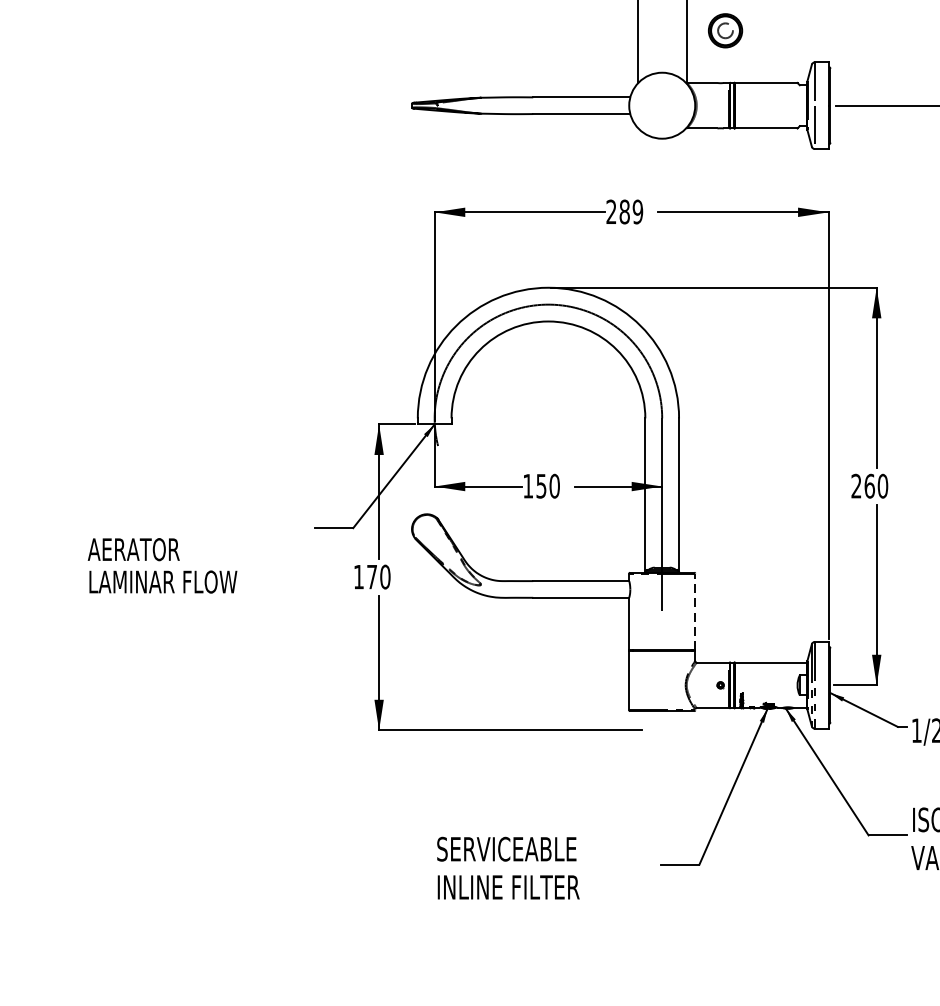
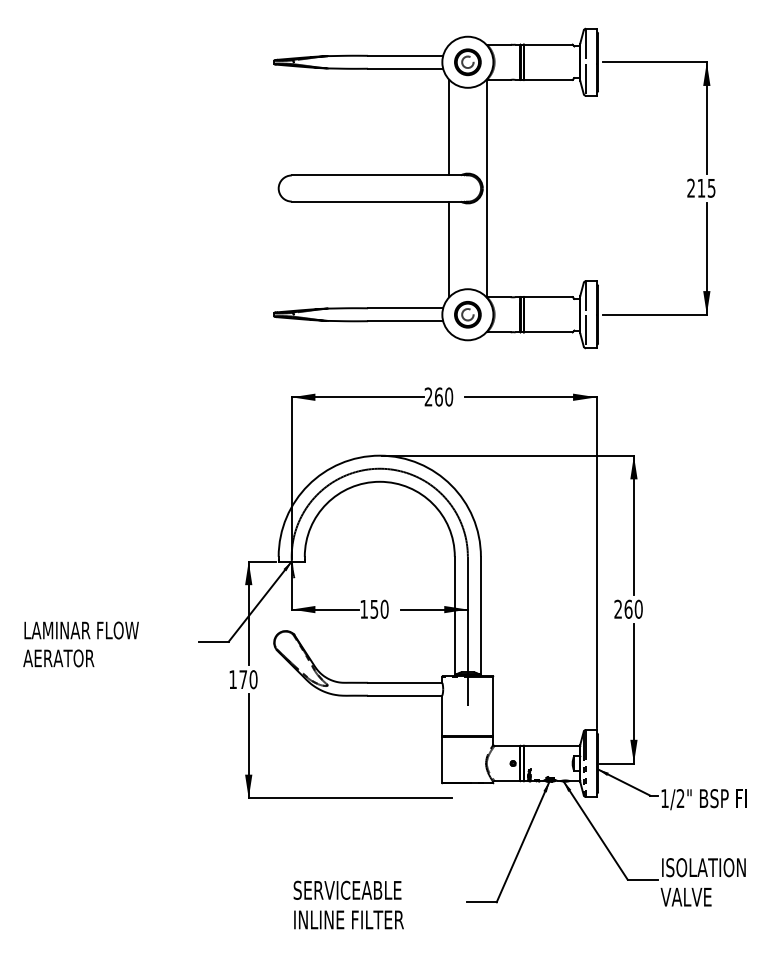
part: (725, 30) -> (467, 314), moved
text: (630, 211) -> (443, 396), 289 -> 260
text: (163, 582) -> (81, 630), moved
line: (695, 611) -> (493, 706), dashed -> solid

